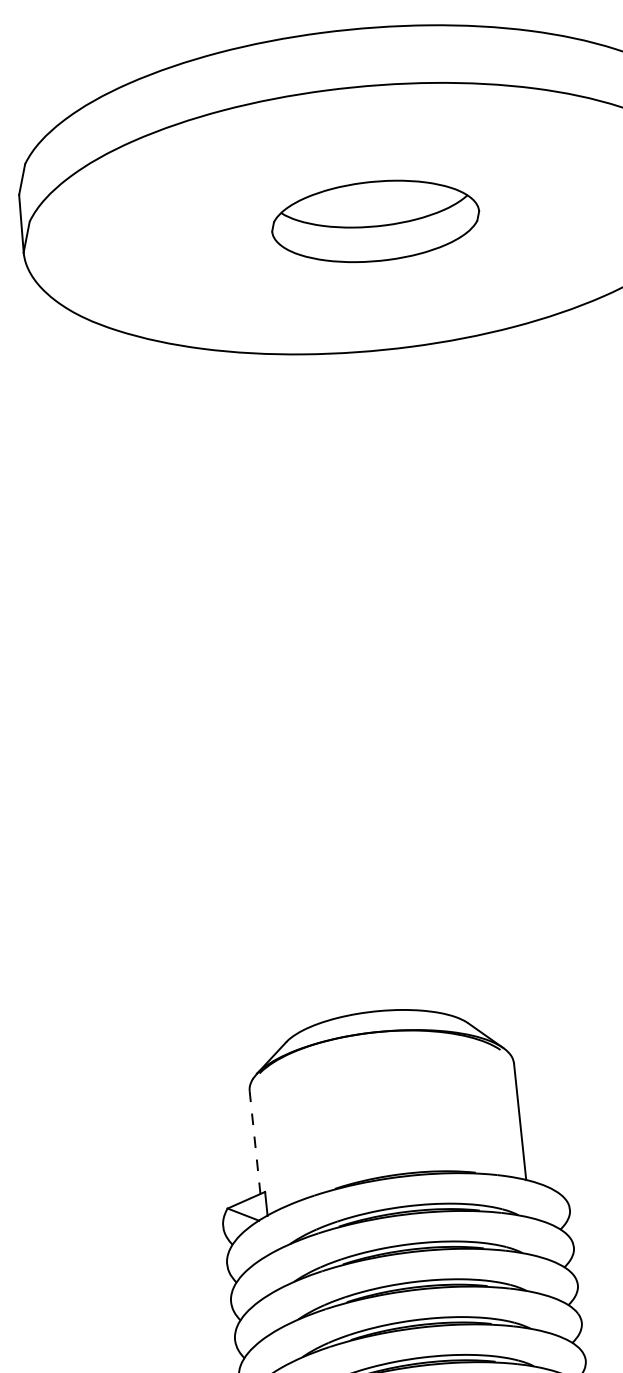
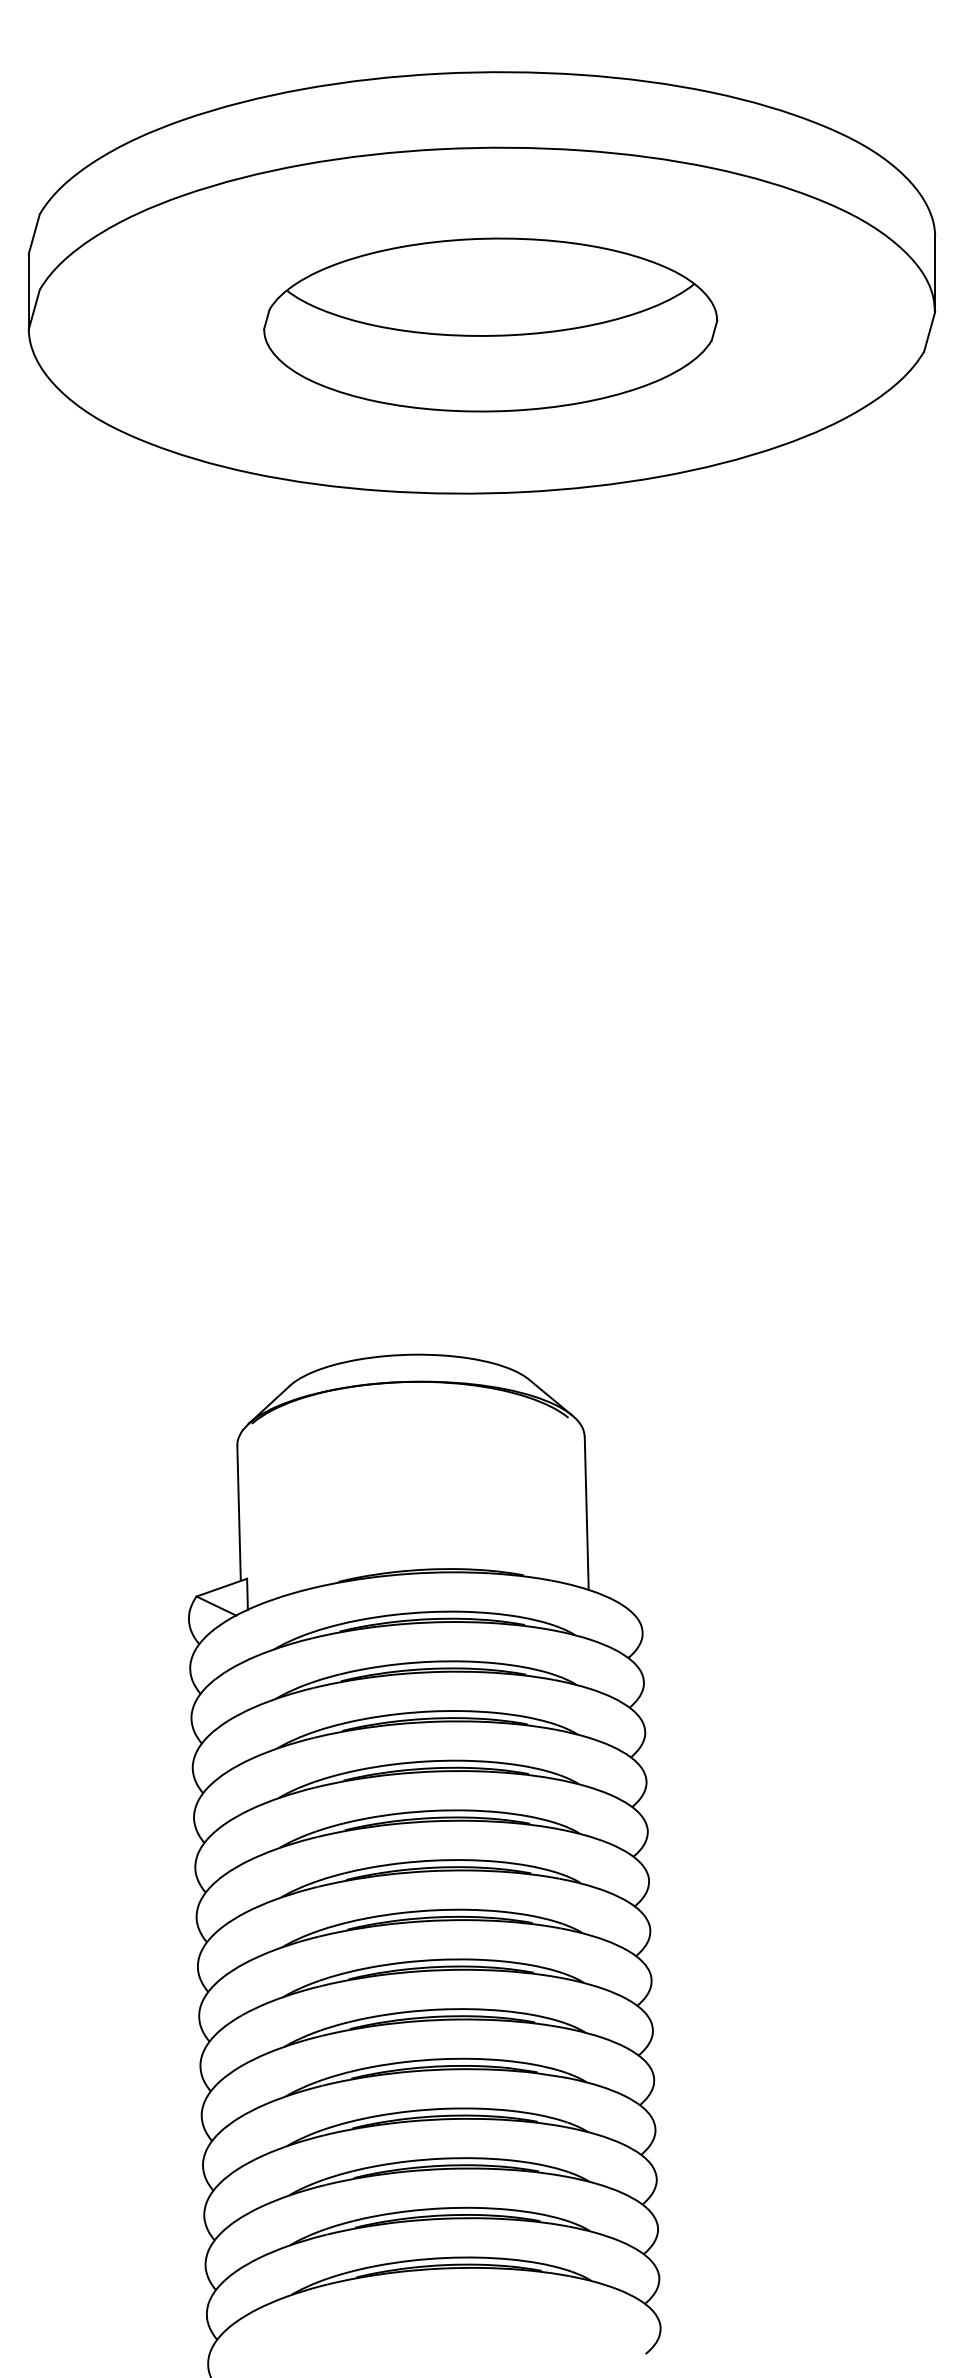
part: (375, 221) -> (490, 324), size x1.67
line: (255, 1142) -> (239, 1513), dashed -> solid

